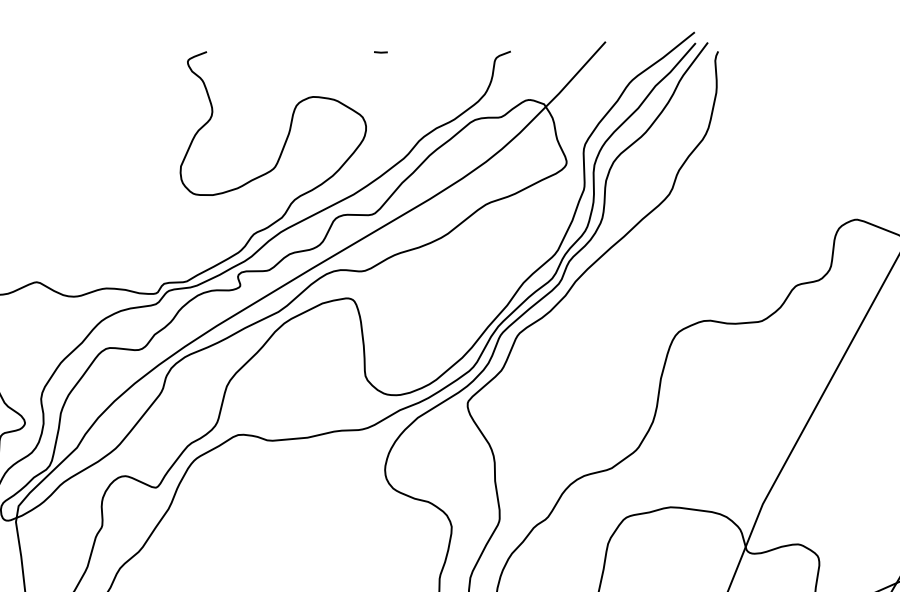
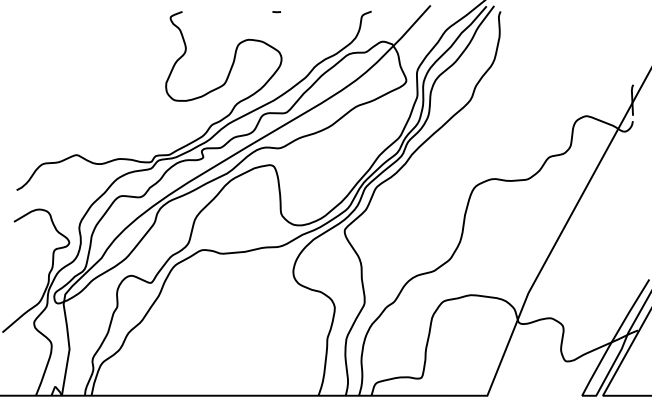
line: (380, 53) -> (276, 12), moved

